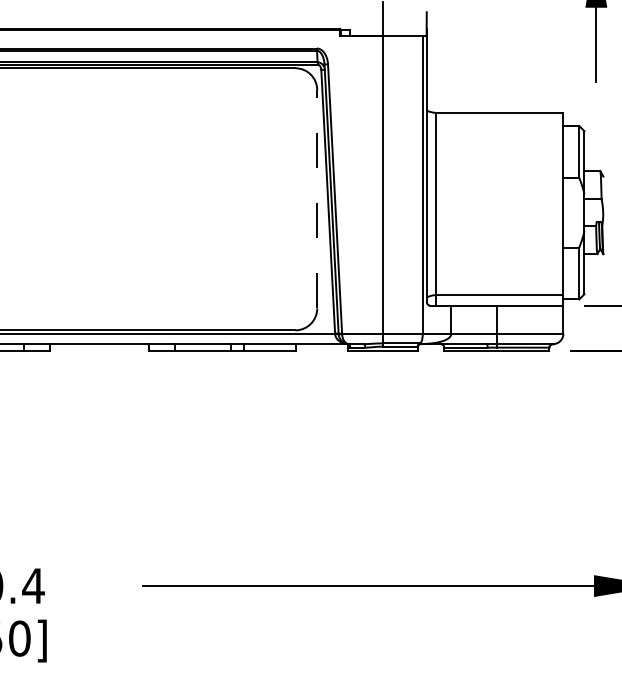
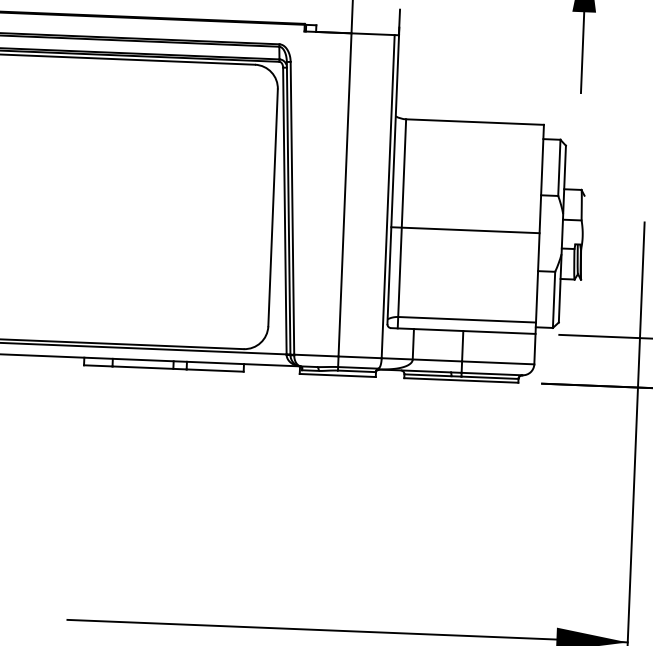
line: (317, 198) -> (273, 207), dashed -> solid
line: (494, 212) -> (464, 229), added

